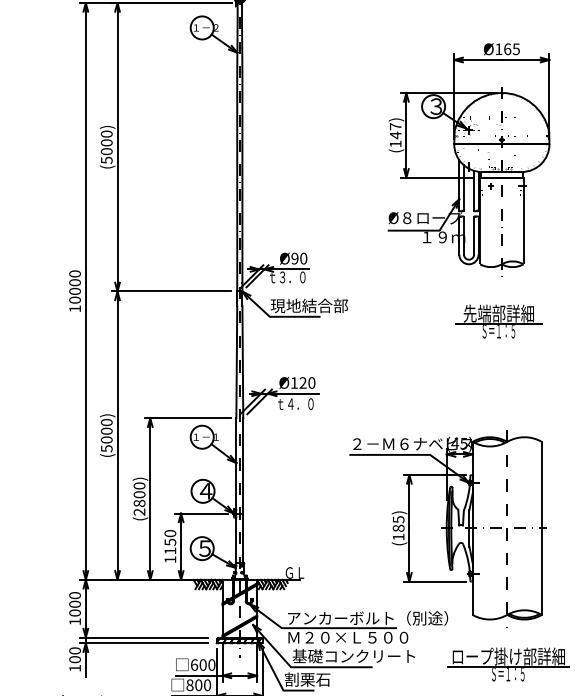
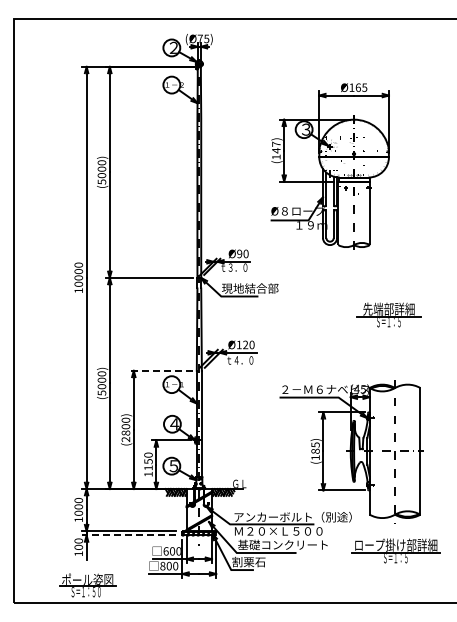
part: (468, 156) -> (329, 166), moved
part: (498, 320) -> (388, 314), moved
line: (188, 417) -> (161, 370), solid -> dashed
line: (144, 643) -> (129, 535), solid -> dashed

